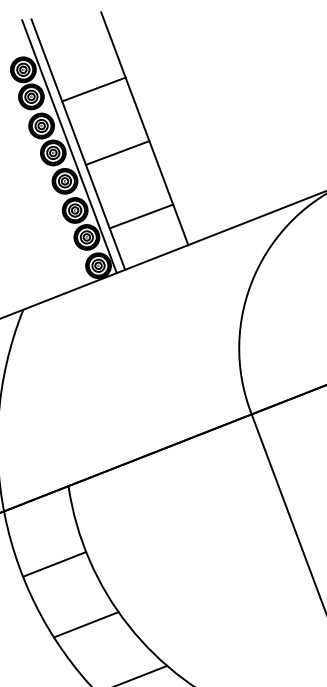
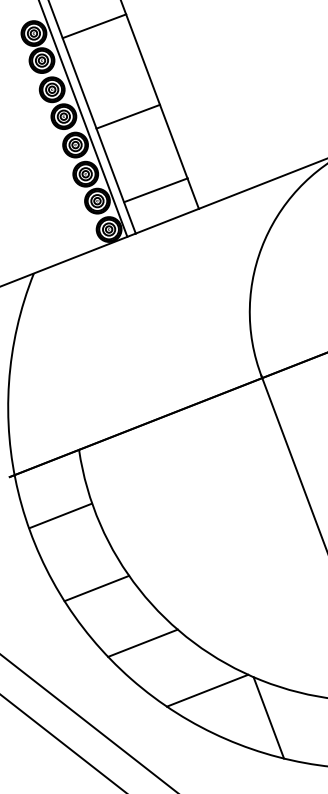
line: (93, 89) -> (94, 26), moved
line: (140, 216) -> (155, 190), moved
line: (54, 563) -> (60, 515), moved

